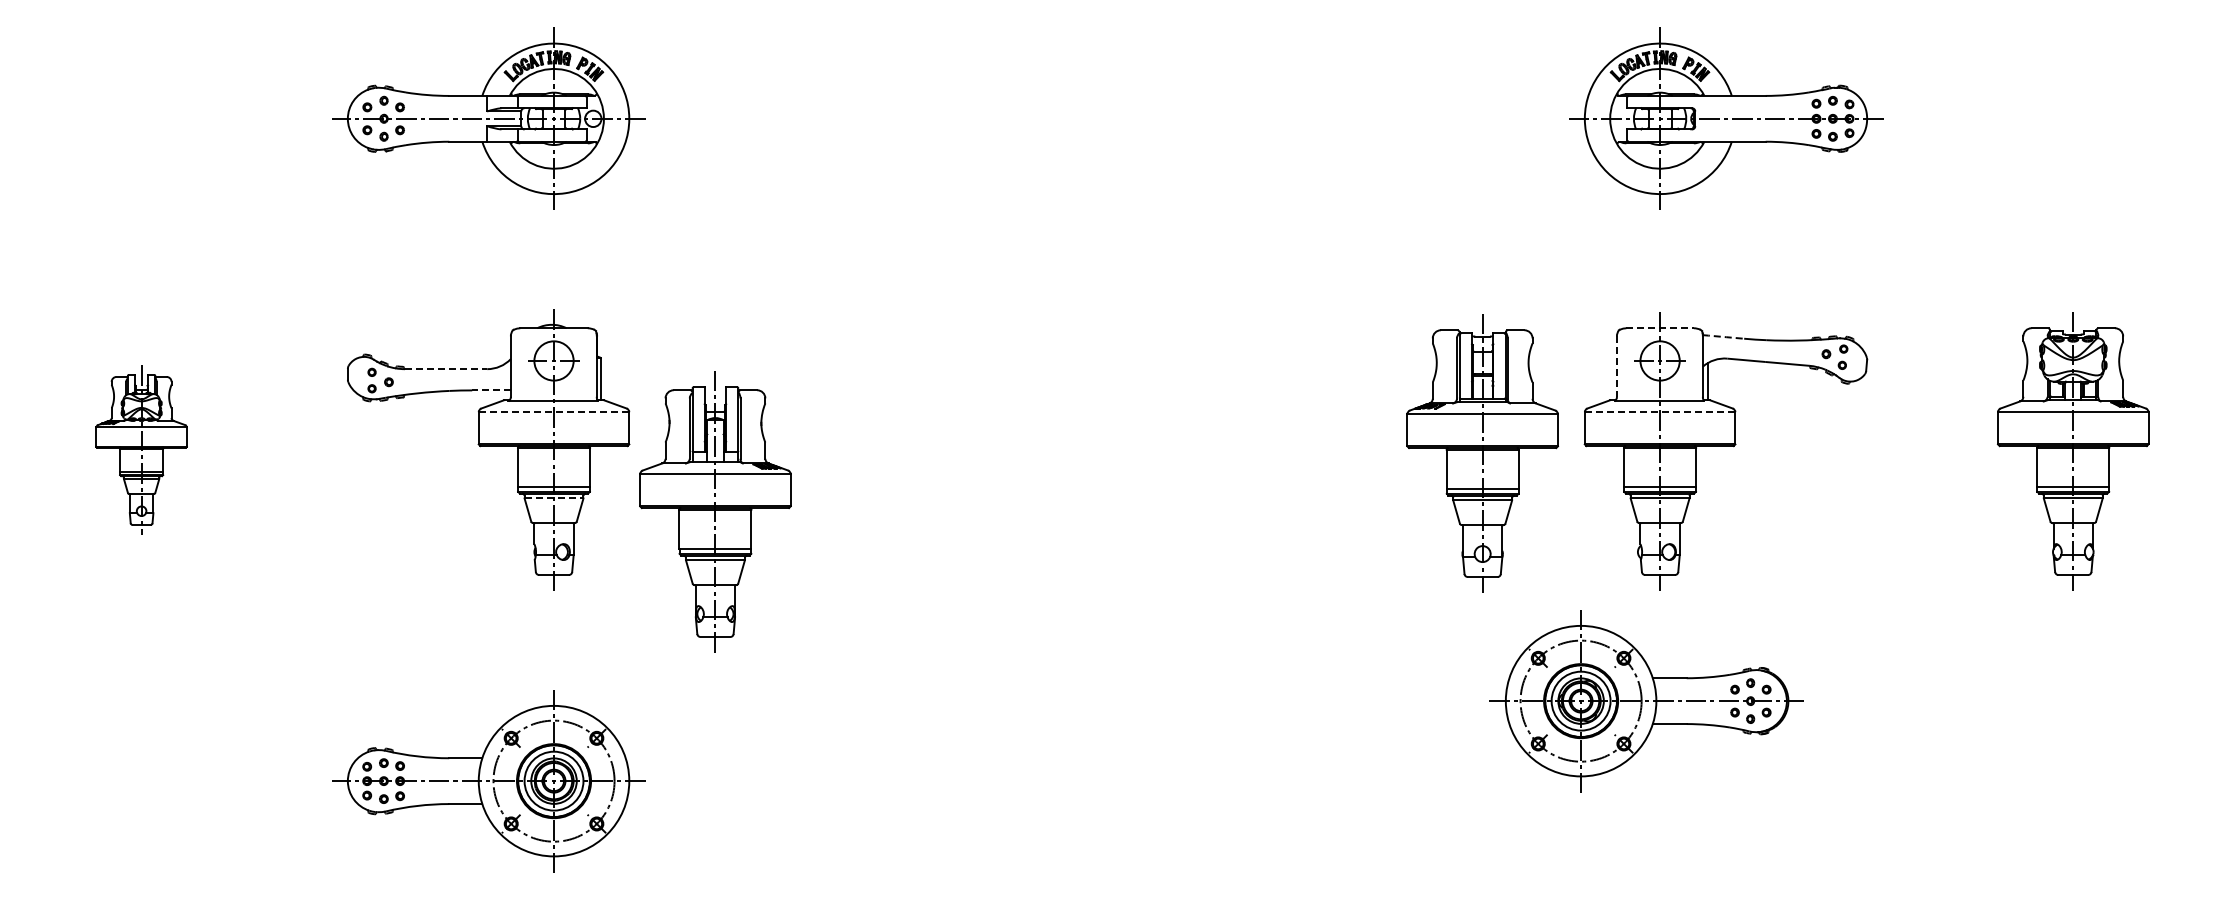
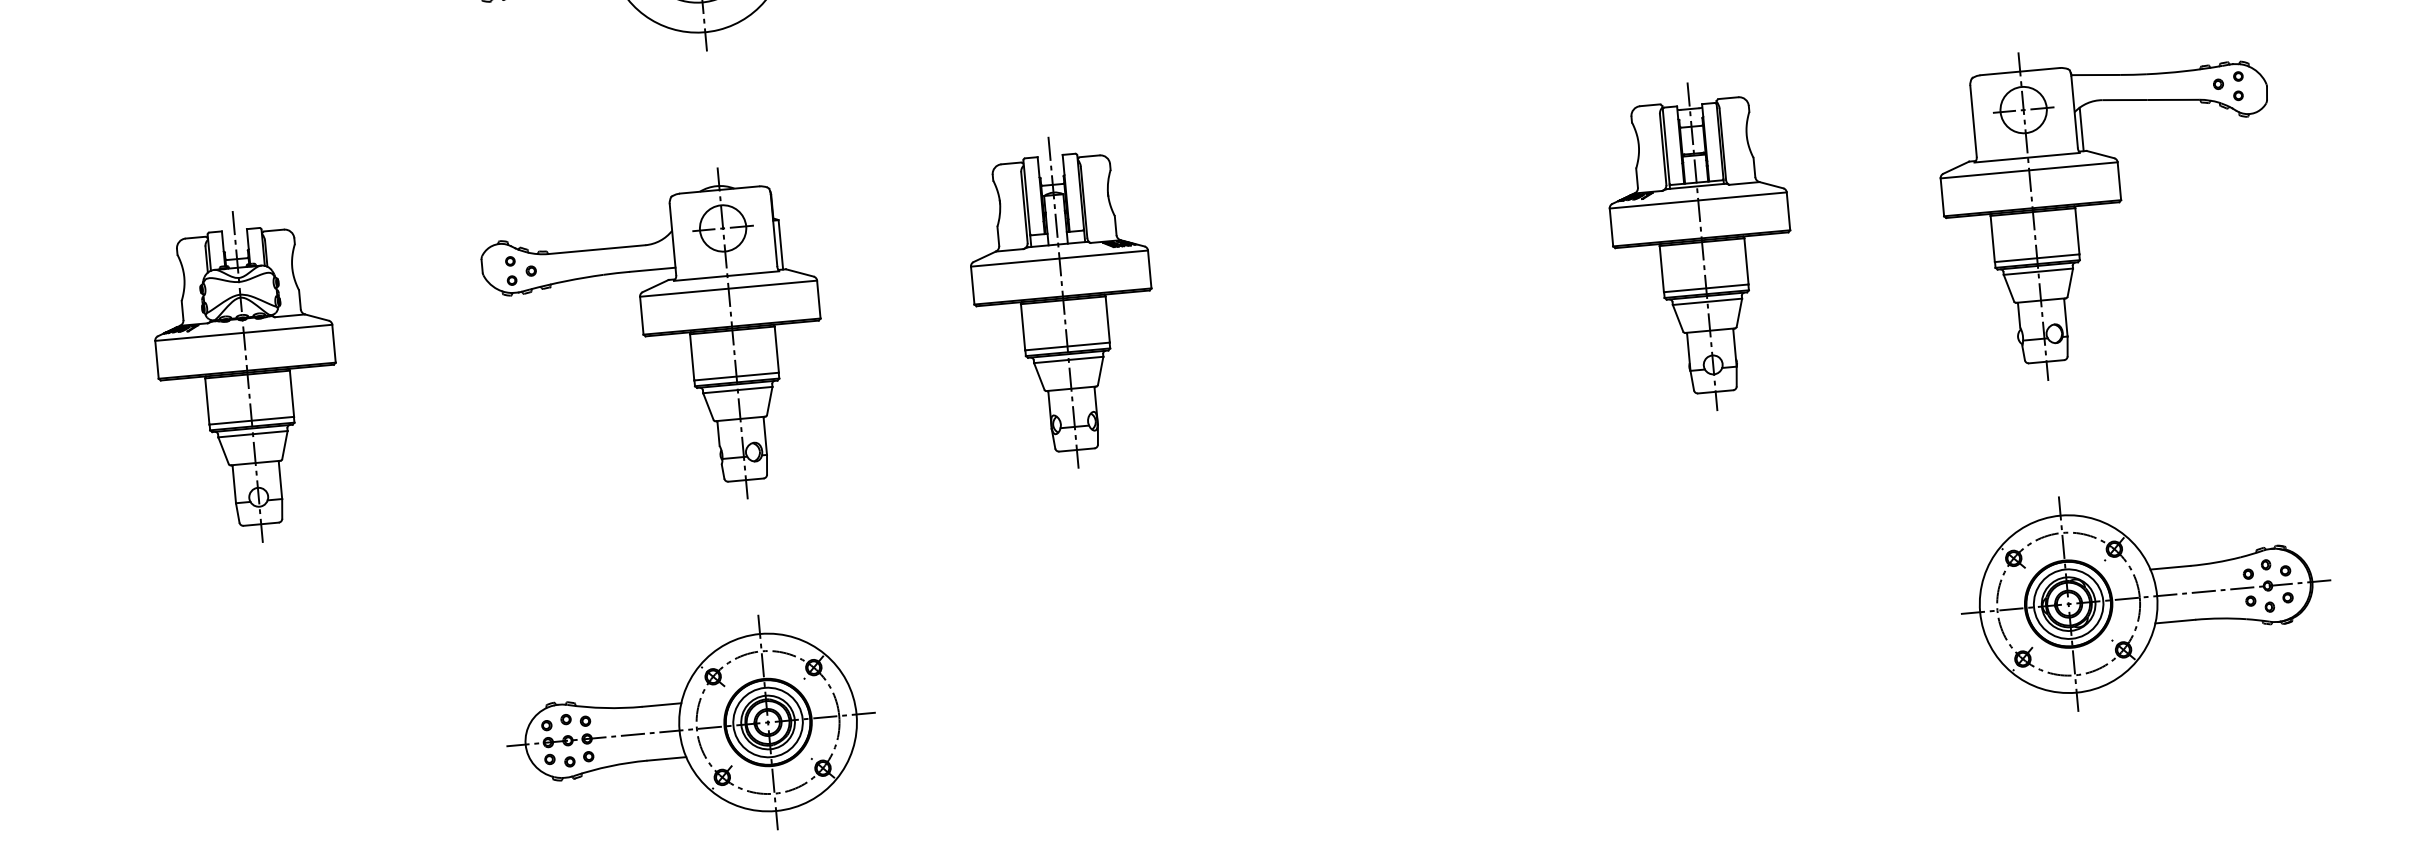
line: (1660, 328) -> (2020, 71), dashed -> solid
line: (1723, 336) -> (2095, 74), dashed -> solid
line: (1616, 367) -> (1973, 122), dashed -> solid
line: (446, 369) -> (597, 249), dashed -> solid
line: (491, 390) -> (652, 269), dashed -> solid
line: (553, 412) -> (728, 289), dashed -> solid
line: (1659, 412) -> (2028, 170), dashed -> solid
part: (141, 449) -> (247, 376), size x1.67
part: (1482, 453) -> (1702, 246), moved
line: (554, 498) -> (738, 390), dashed -> solid
part: (715, 511) -> (1063, 302), moved
part: (1646, 701) -> (2145, 597), moved

